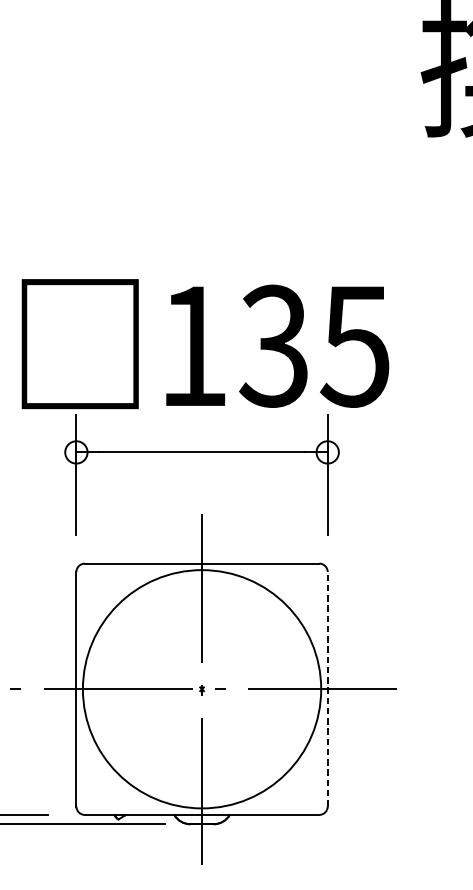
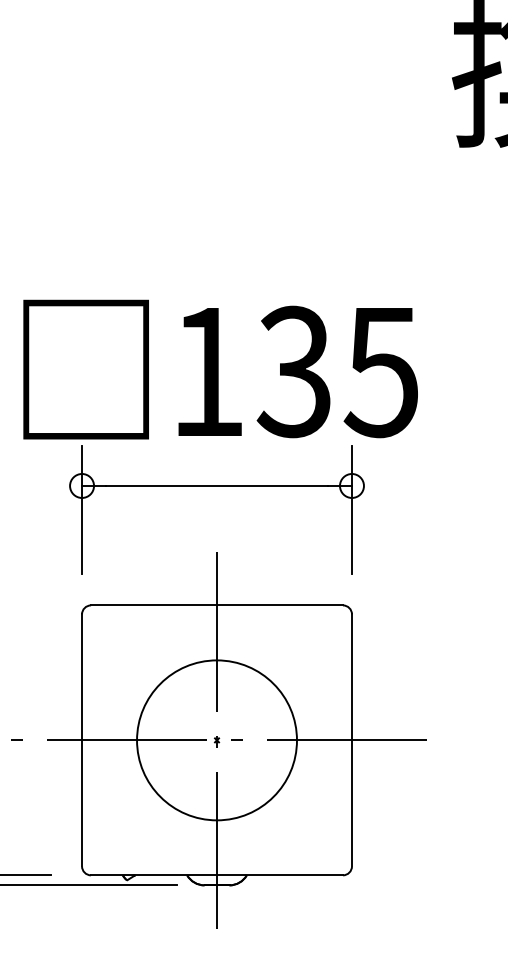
circle: (201, 689) -> (216, 740), size x0.62
line: (327, 689) -> (351, 740), dashed -> solid

